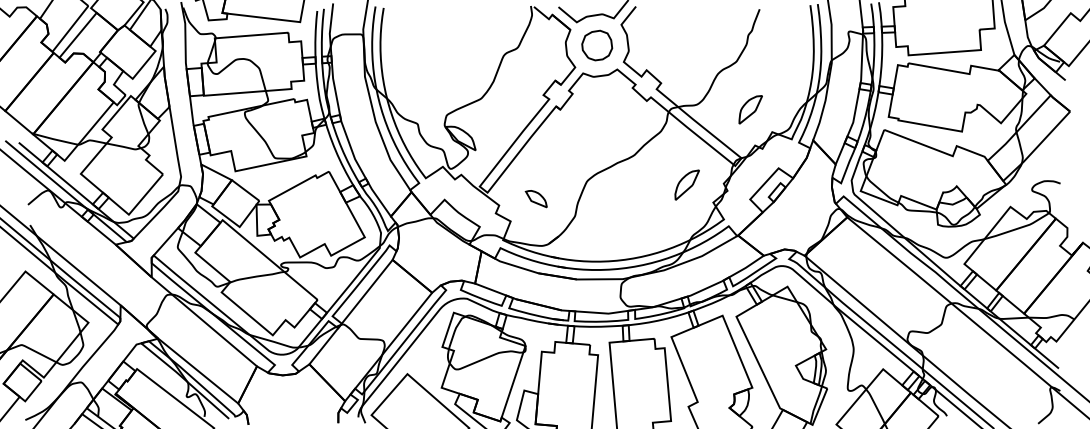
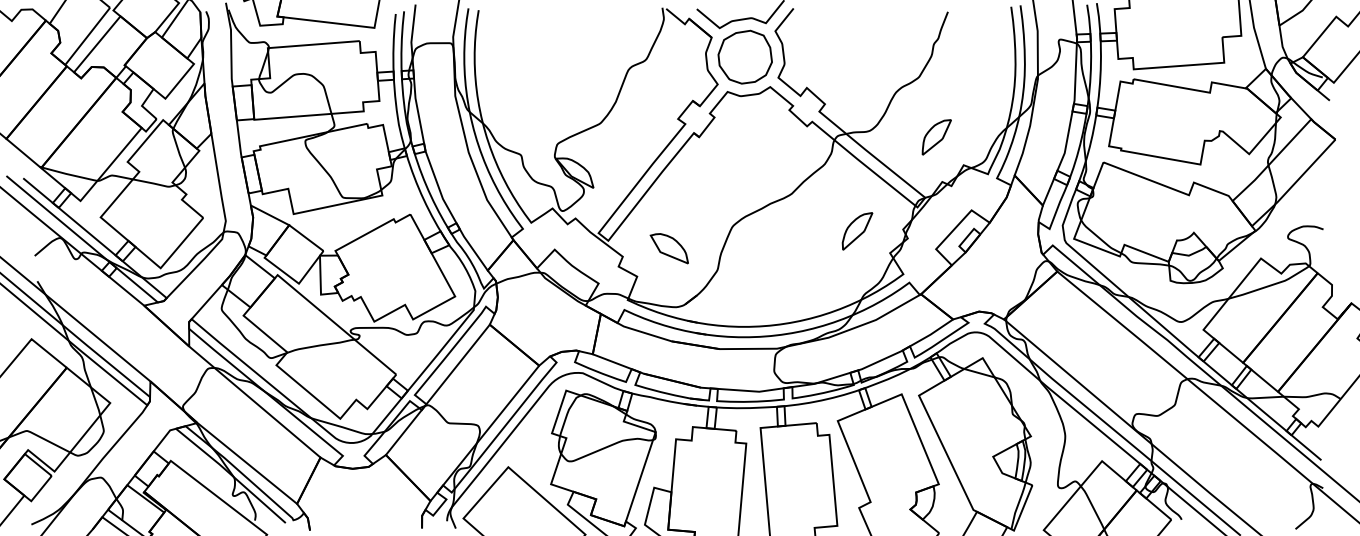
part: (596, 45) -> (744, 56), size x1.43
part: (535, 198) -> (668, 248), size x1.43

